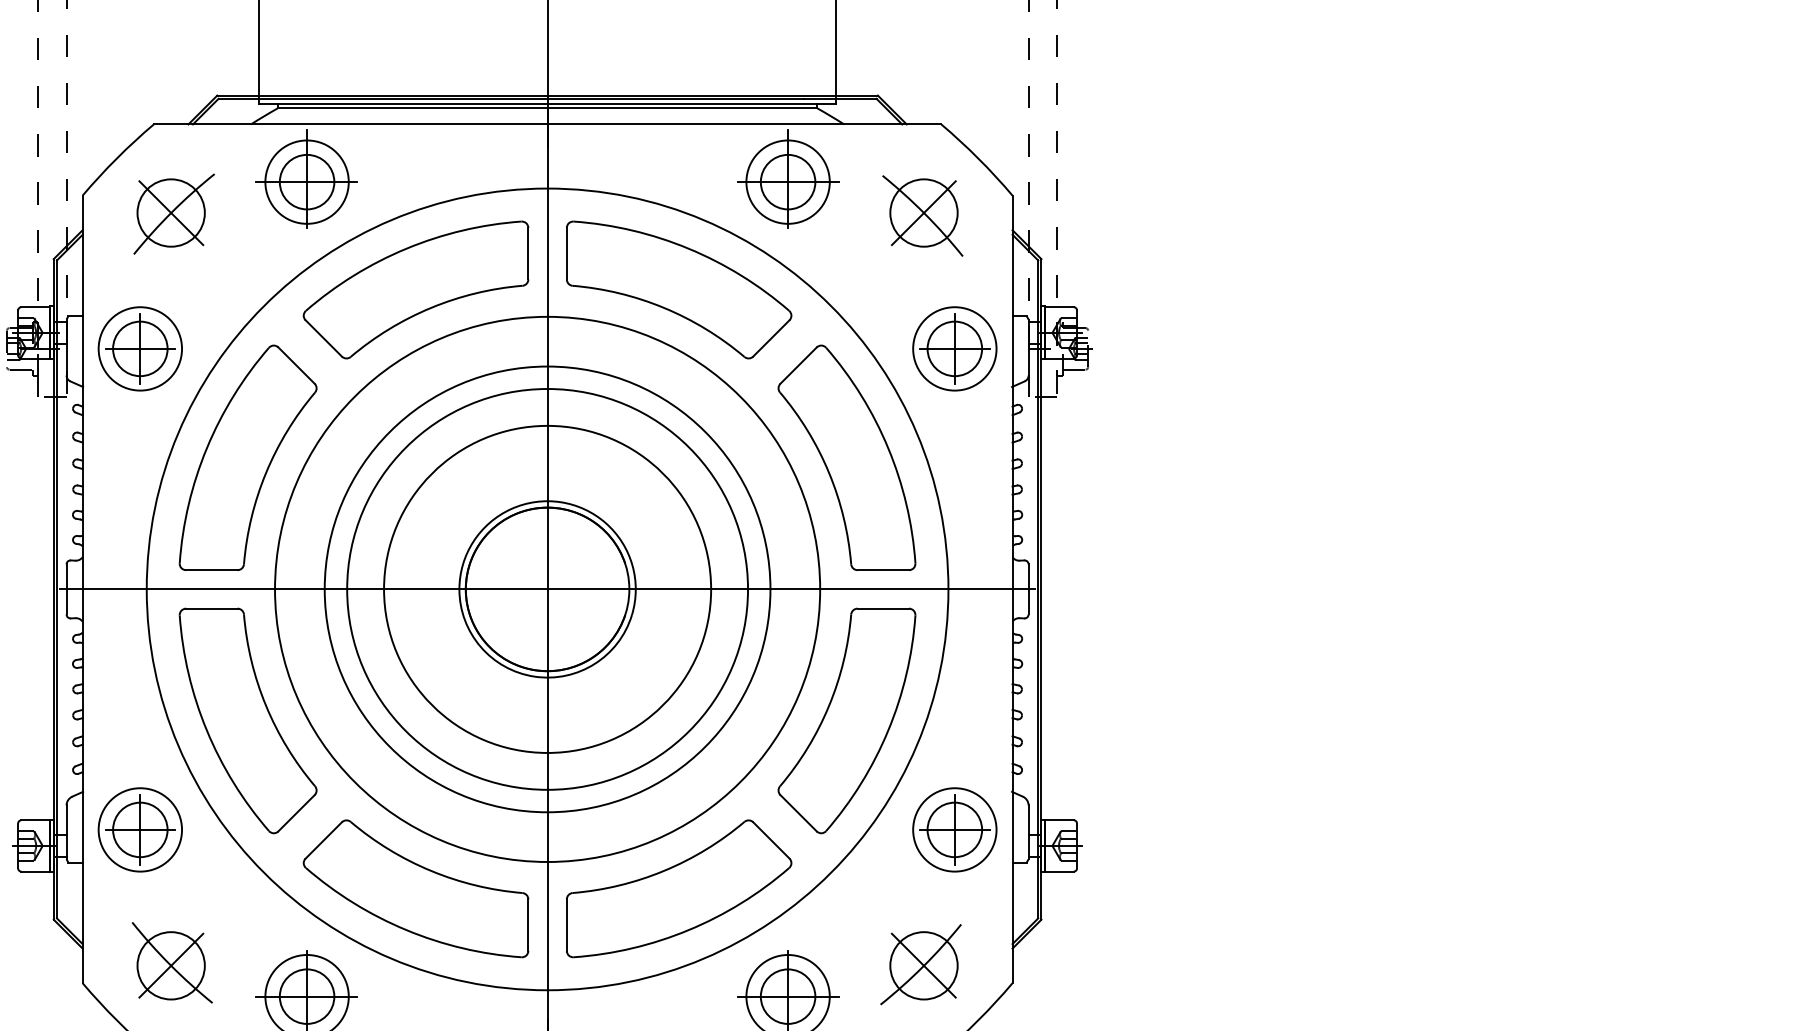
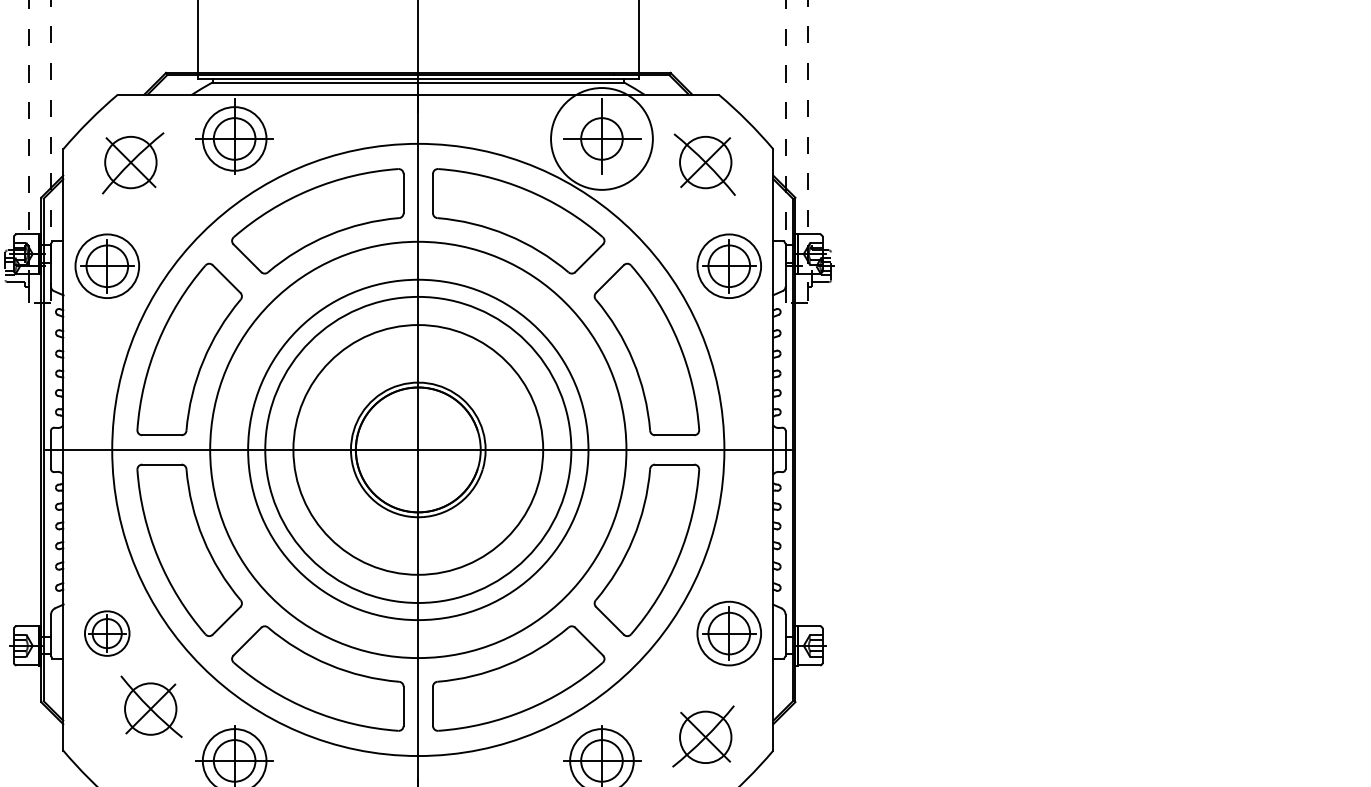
circle: (787, 181) -> (601, 138), size x1.6
part: (139, 829) -> (106, 633), size x0.7
part: (171, 962) -> (150, 706), moved

